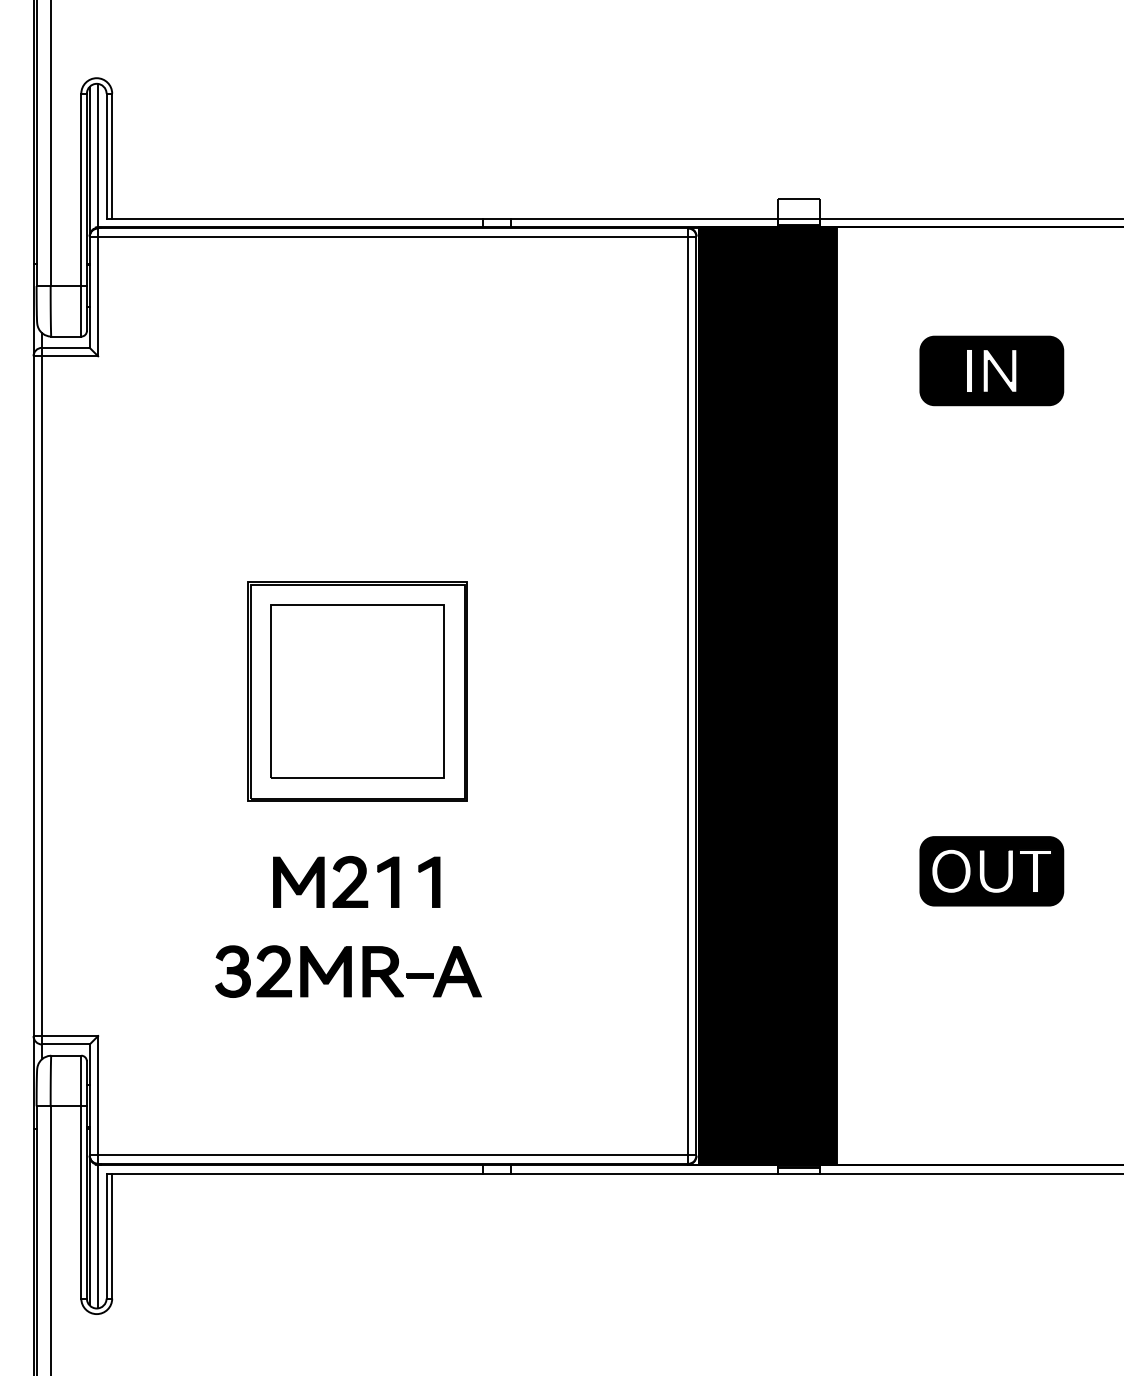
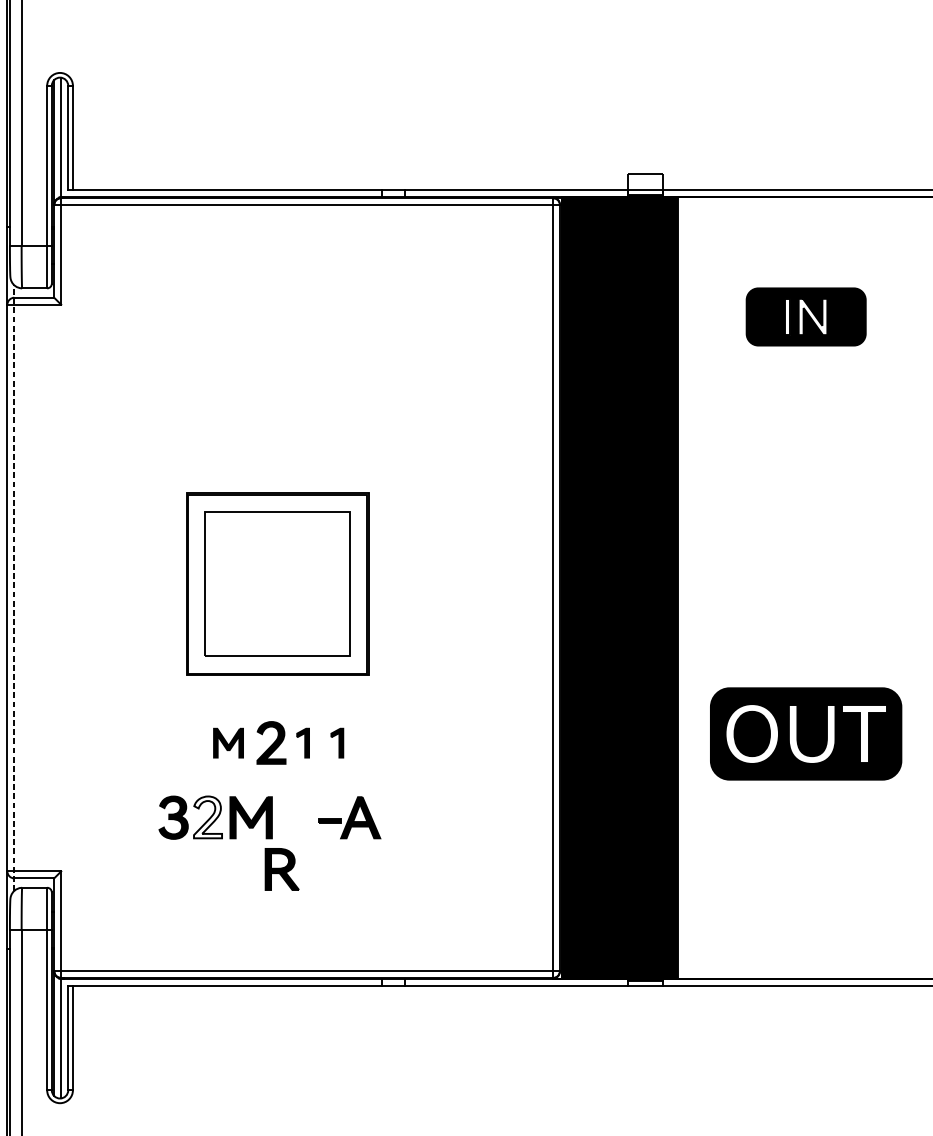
line: (41, 695) -> (13, 587), solid -> dashed
part: (991, 871) -> (805, 734), size x1.6
part: (298, 881) -> (228, 742), size x0.7
part: (388, 881) -> (303, 742), size x0.7
part: (429, 881) -> (337, 742), size x0.7
fill: (274, 971) -> (208, 817), removed
part: (382, 971) -> (281, 869), moved

